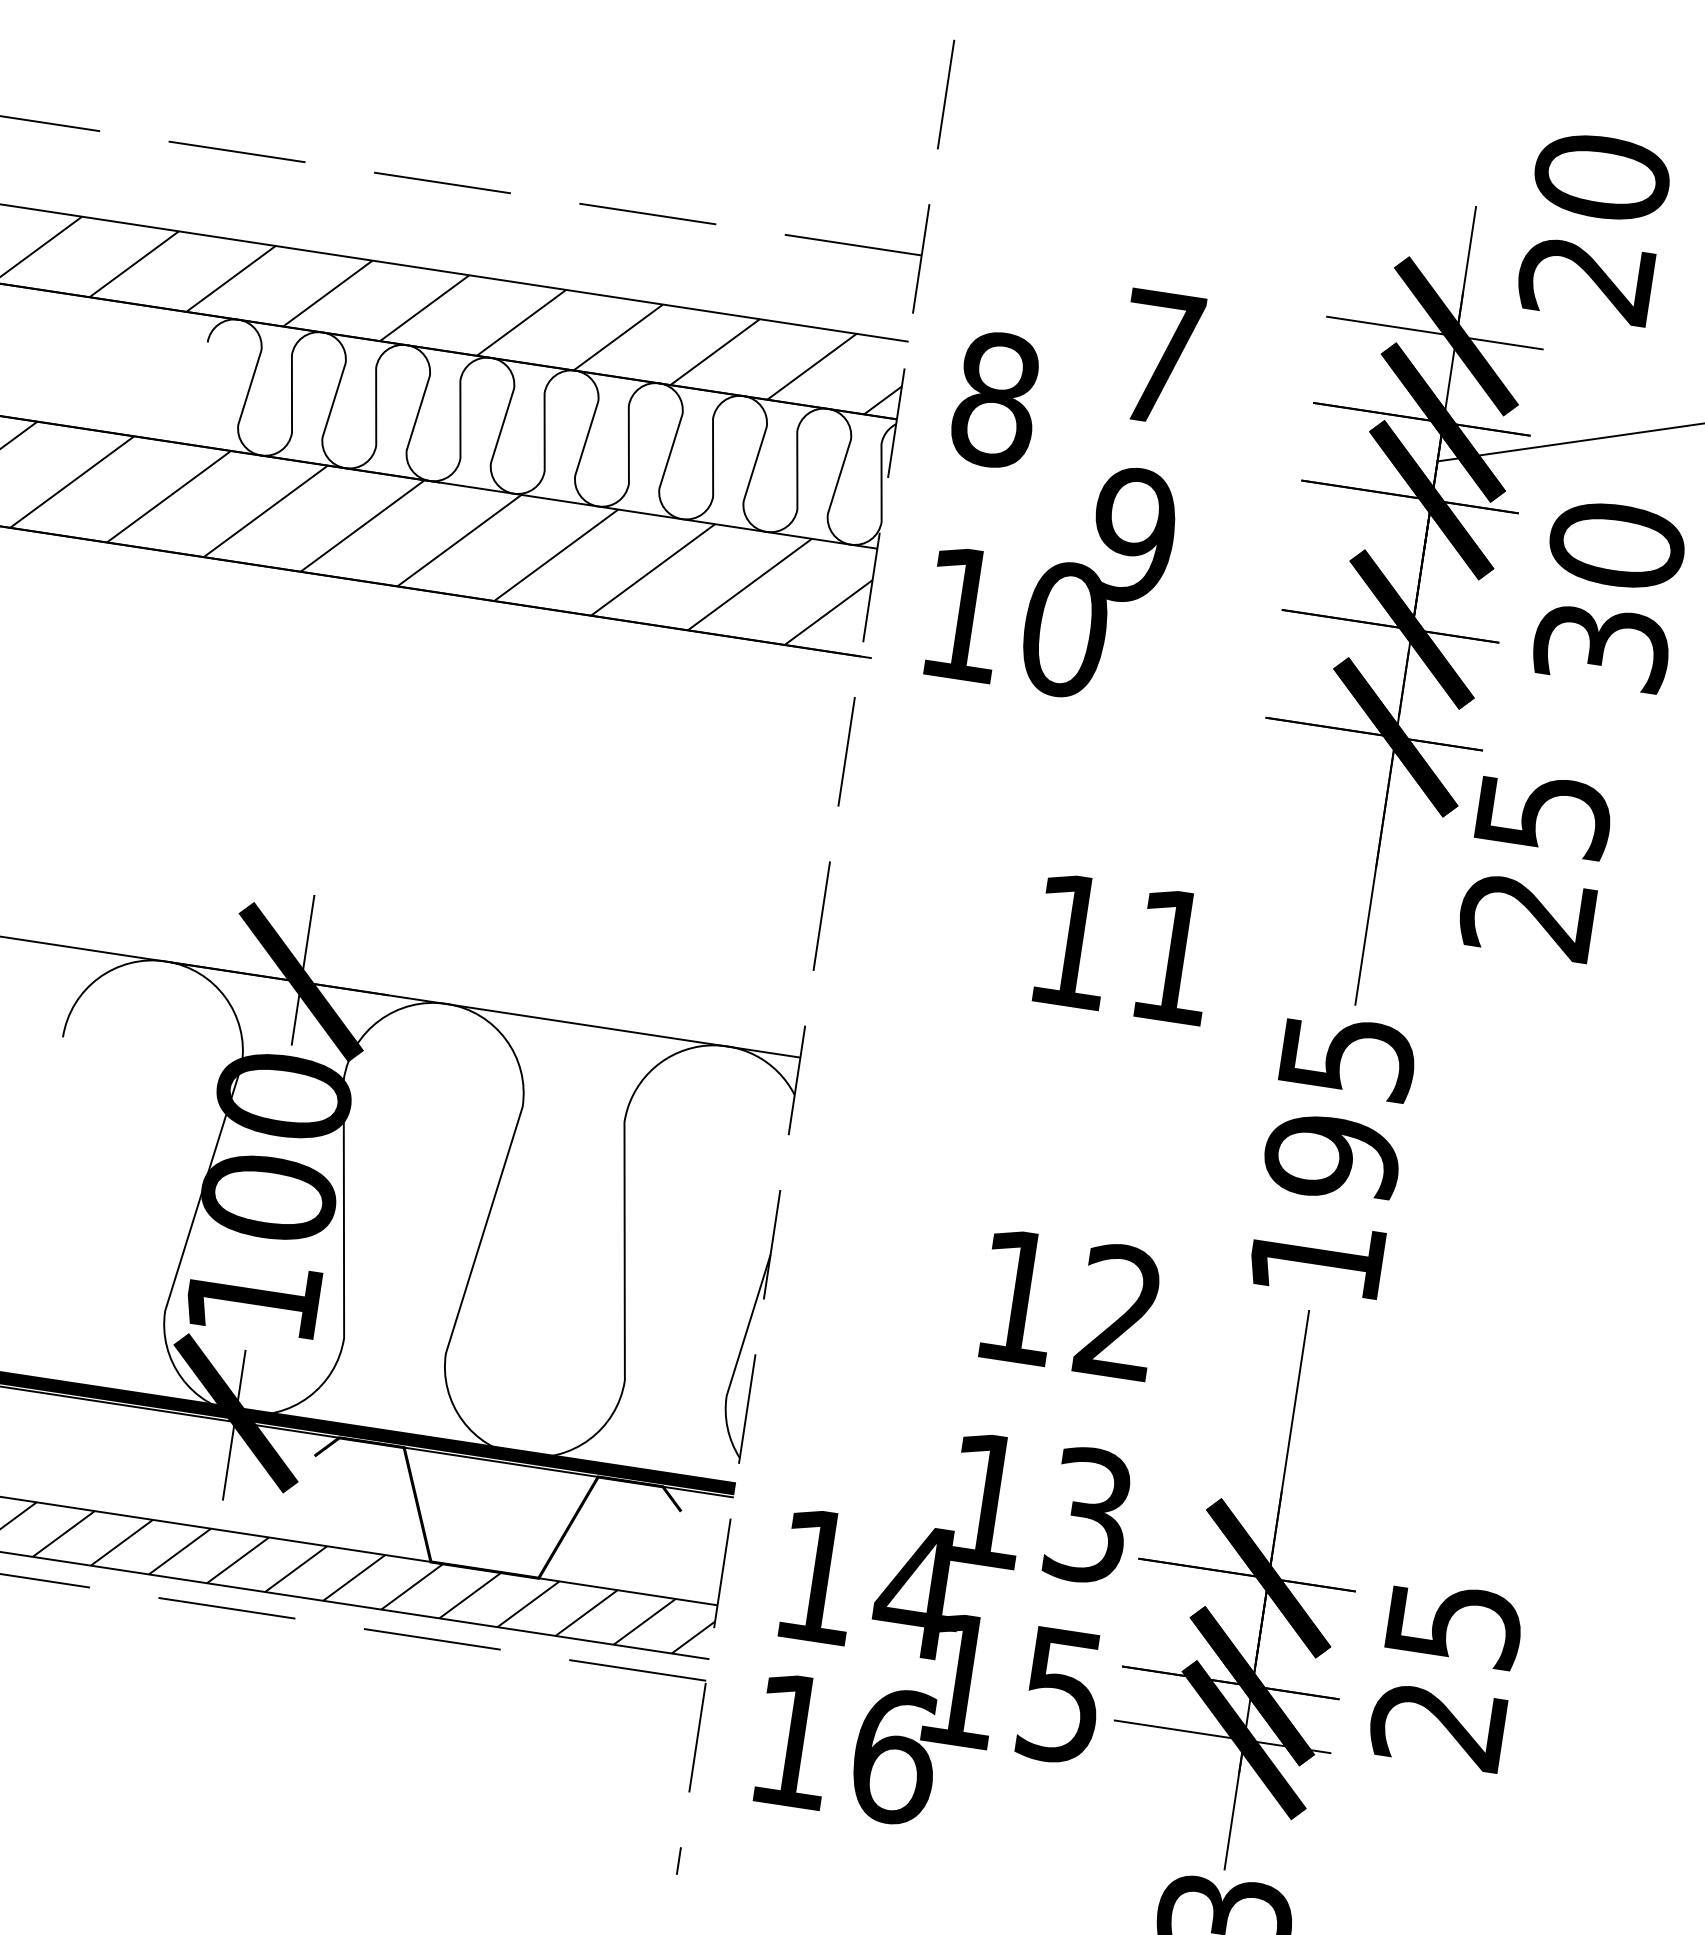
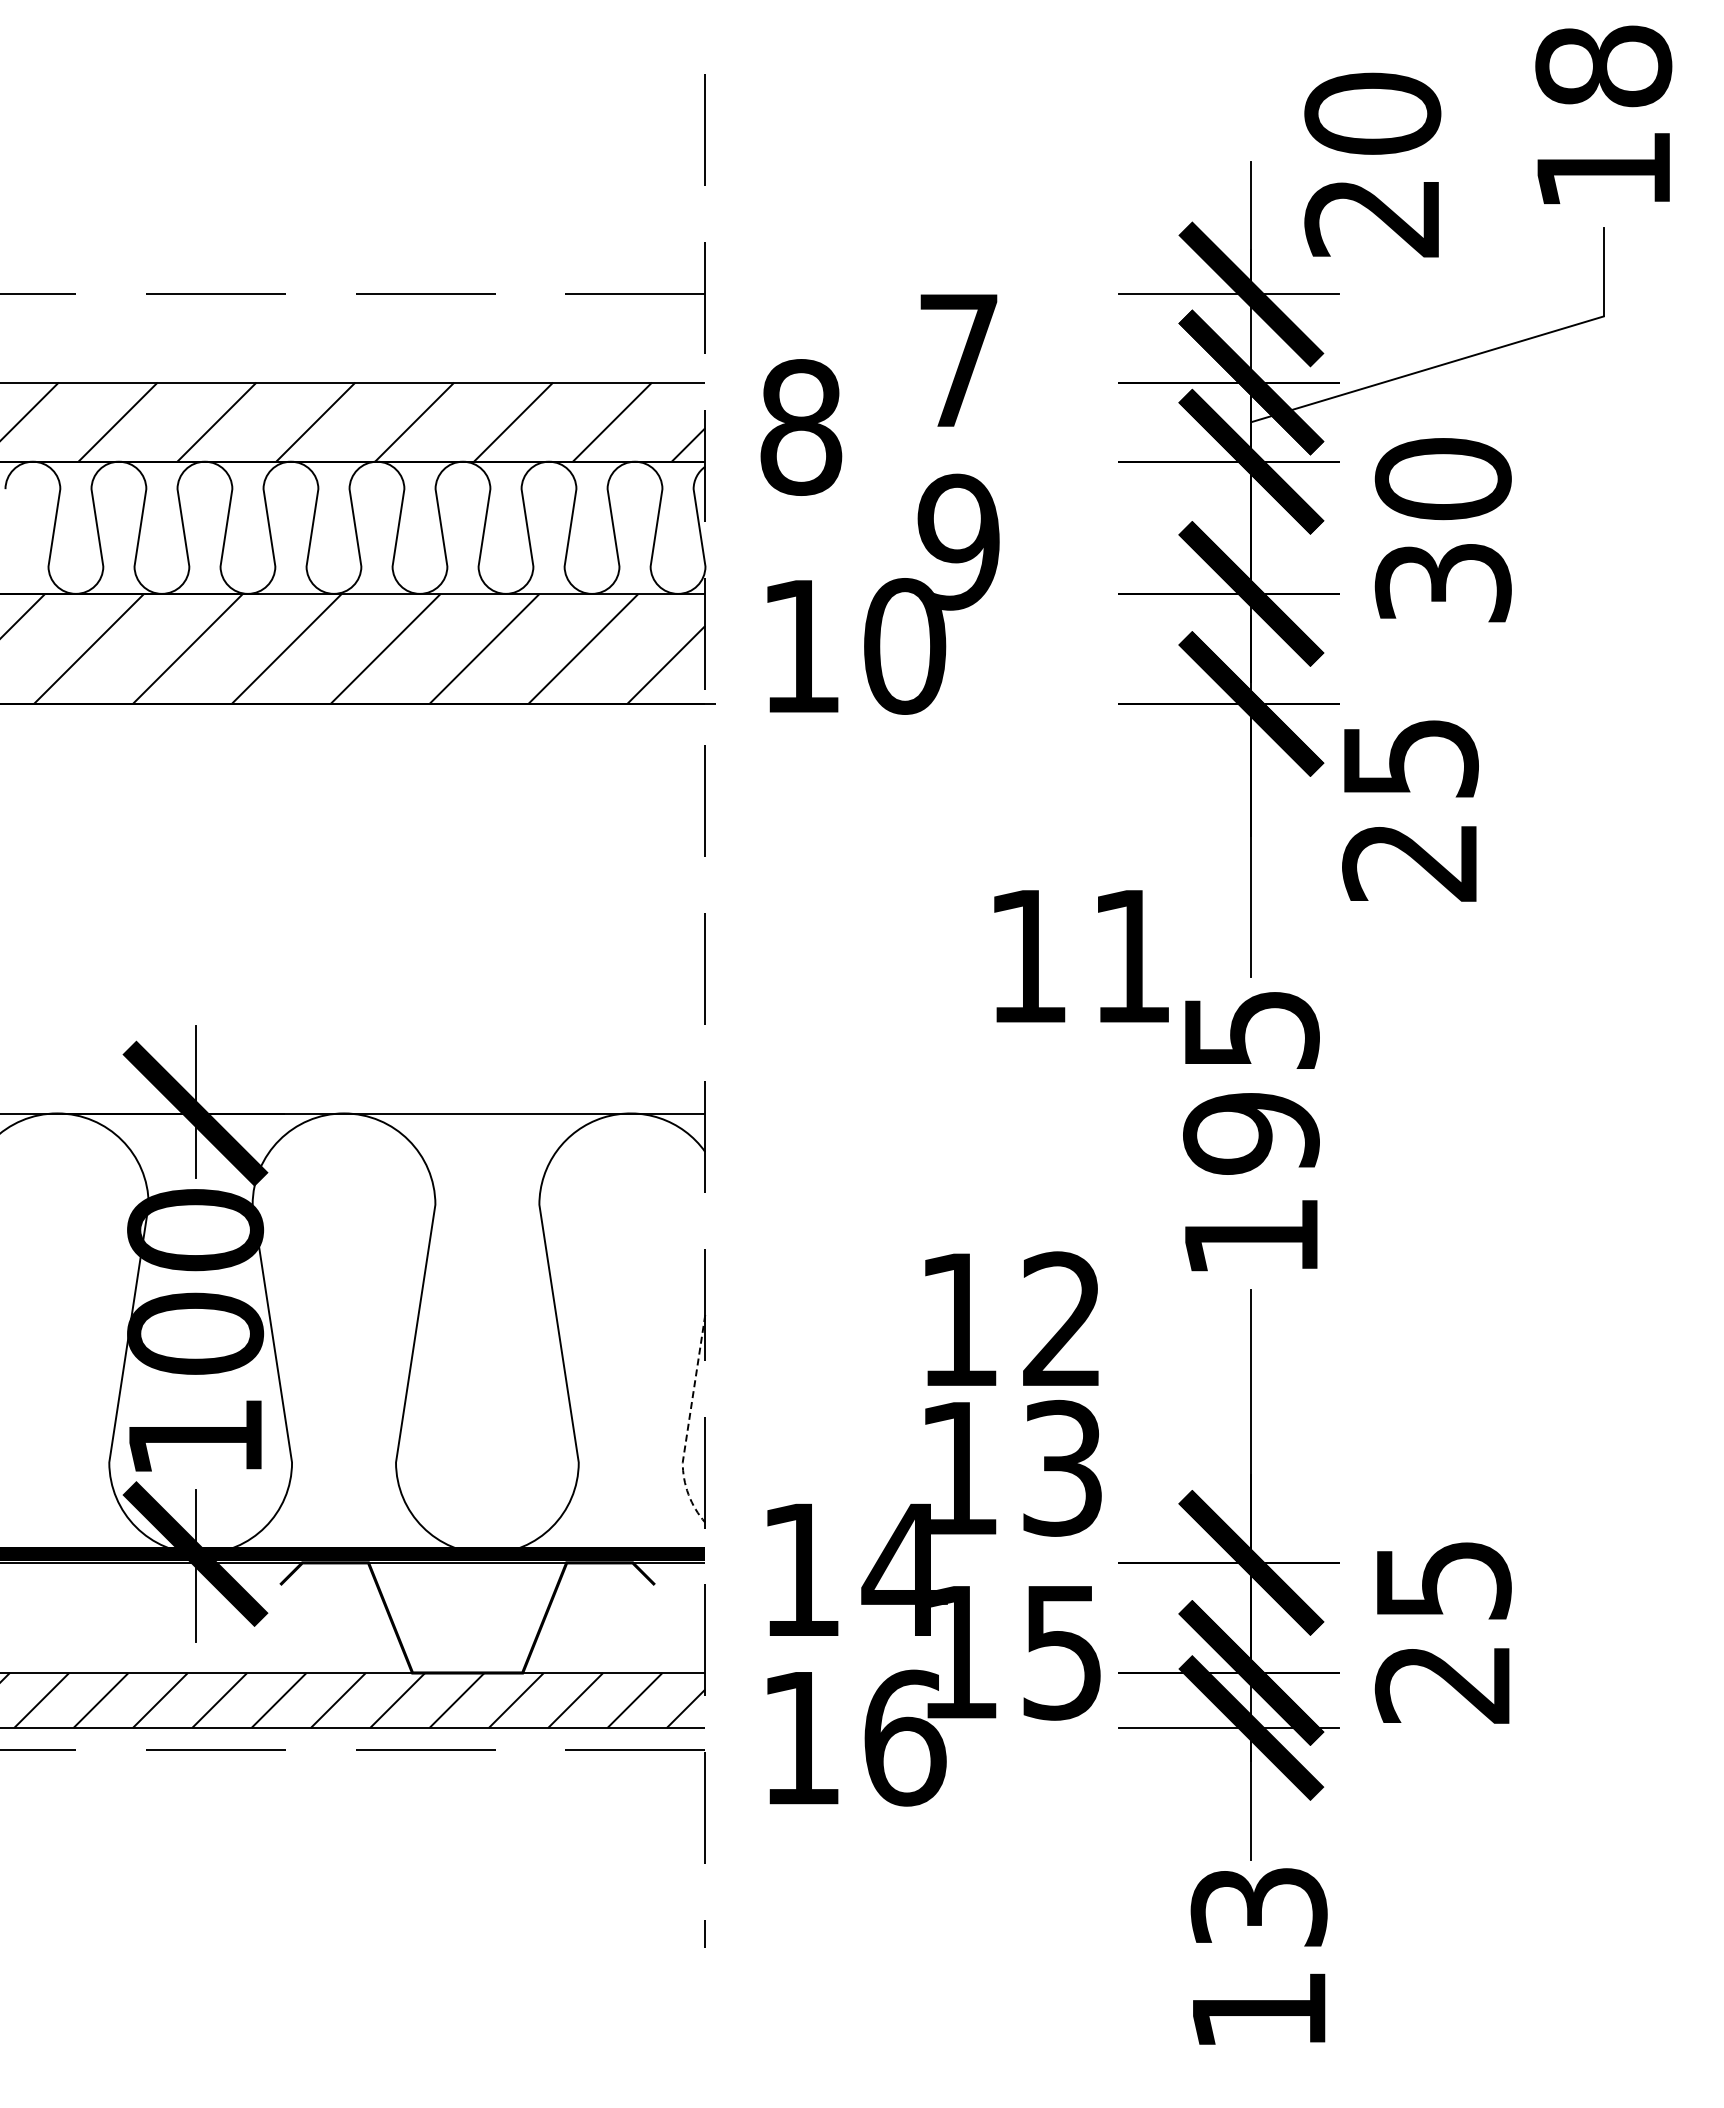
text: (1124, 949) -> (1081, 956), moved
line: (737, 1363) -> (688, 1428), solid -> dashed
text: (943, 1628) -> (934, 1603), moved

